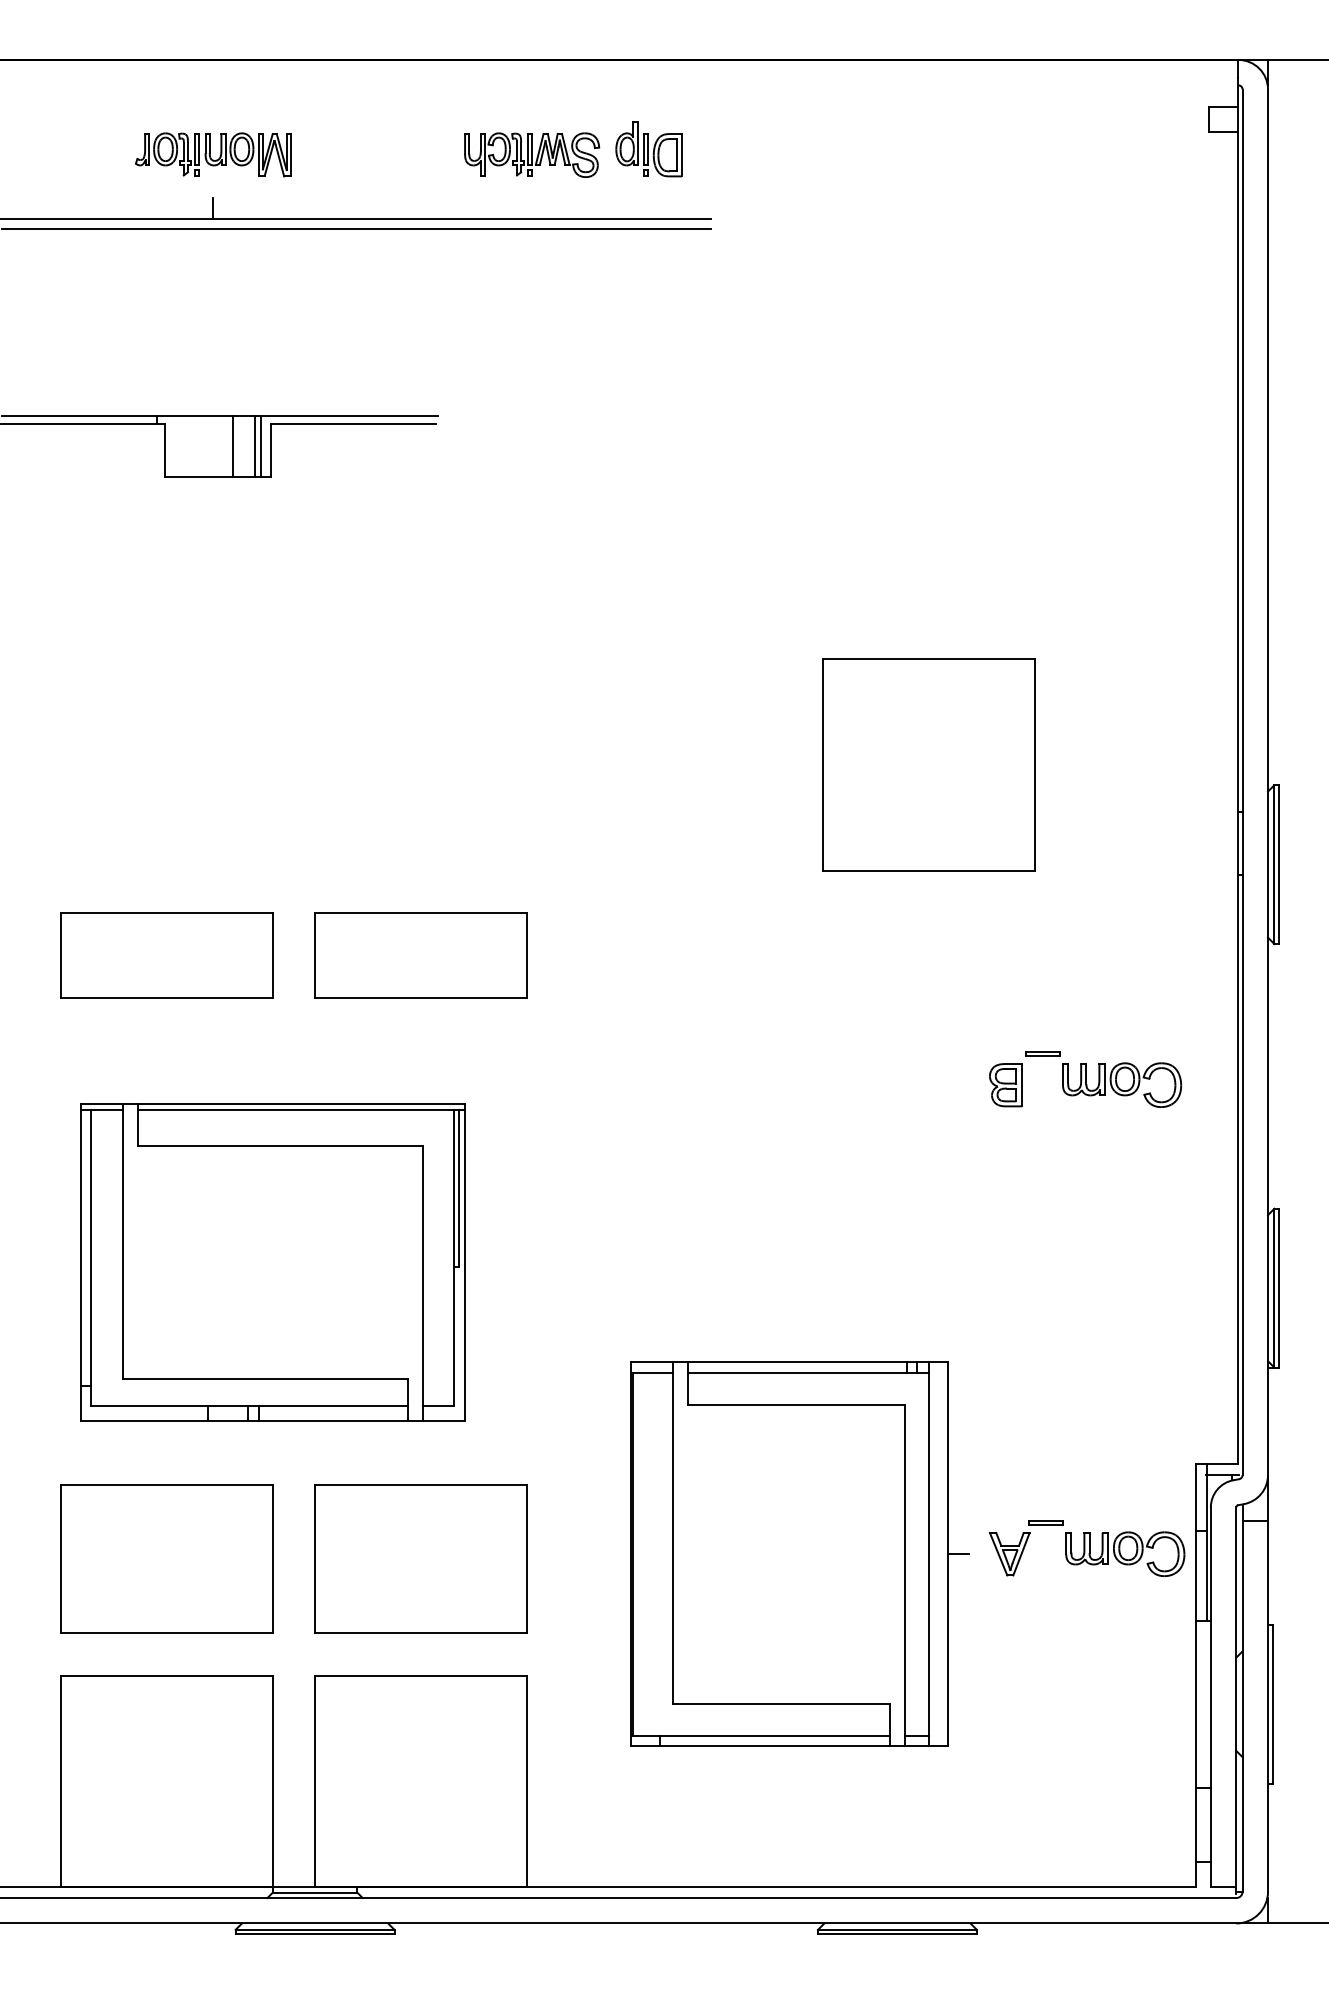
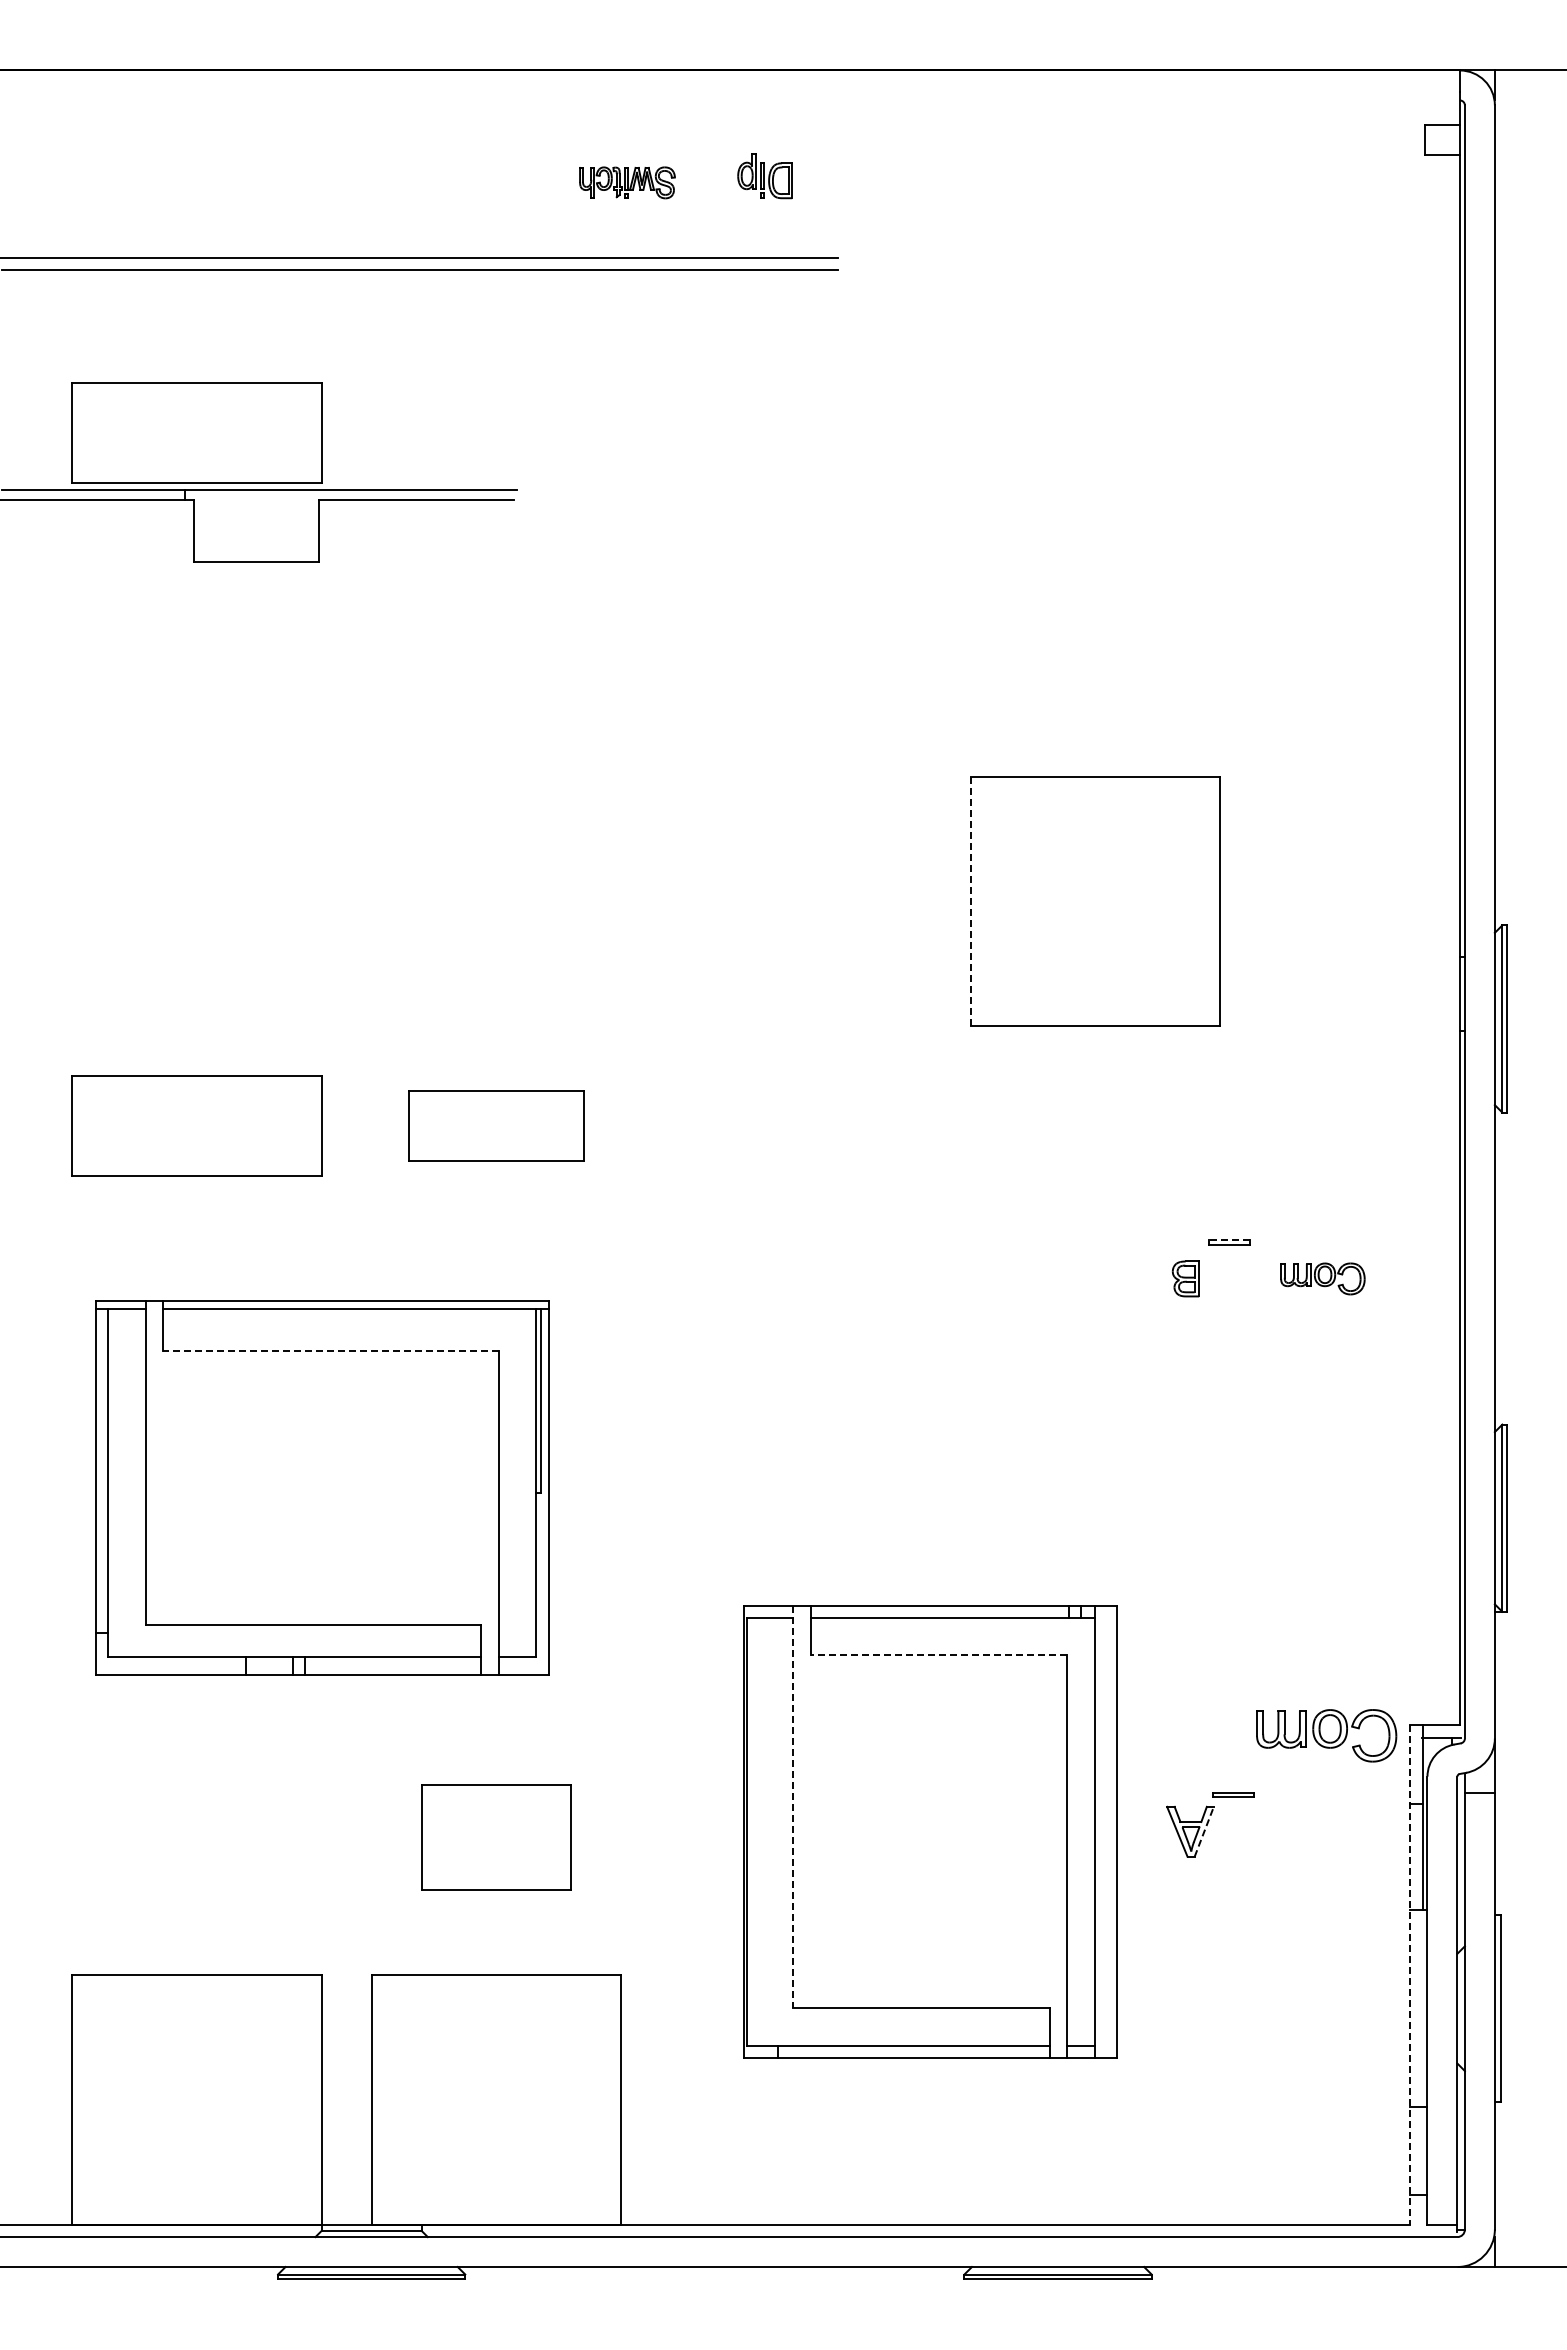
part: (648, 149) -> (764, 175), size x0.7
part: (213, 154) -> (251, 182), removed
part: (532, 154) -> (627, 182), size x0.6
line: (213, 207) -> (251, 244), removed
part: (166, 367) -> (196, 432), added
line: (232, 445) -> (274, 525), removed
line: (254, 445) -> (300, 525), removed
line: (260, 445) -> (307, 525), removed
line: (823, 764) -> (970, 901), solid -> dashed
part: (421, 955) -> (496, 1125), size x0.7
line: (1042, 1052) -> (1228, 1240), solid -> dashed
part: (1005, 1084) -> (1185, 1278), size x0.7
part: (1121, 1084) -> (1322, 1278), size x0.6
line: (281, 1145) -> (331, 1350), solid -> dashed
line: (796, 1404) -> (938, 1655), solid -> dashed
line: (672, 1533) -> (793, 1807), solid -> dashed
line: (958, 1553) -> (1129, 1831), removed
line: (1021, 1553) -> (1204, 1831), solid -> dashed
part: (1125, 1553) -> (1326, 1735), moved
part: (166, 1559) -> (196, 1837), removed
part: (421, 1559) -> (496, 1837), size x0.6
line: (1196, 1675) -> (1410, 1974), solid -> dashed

